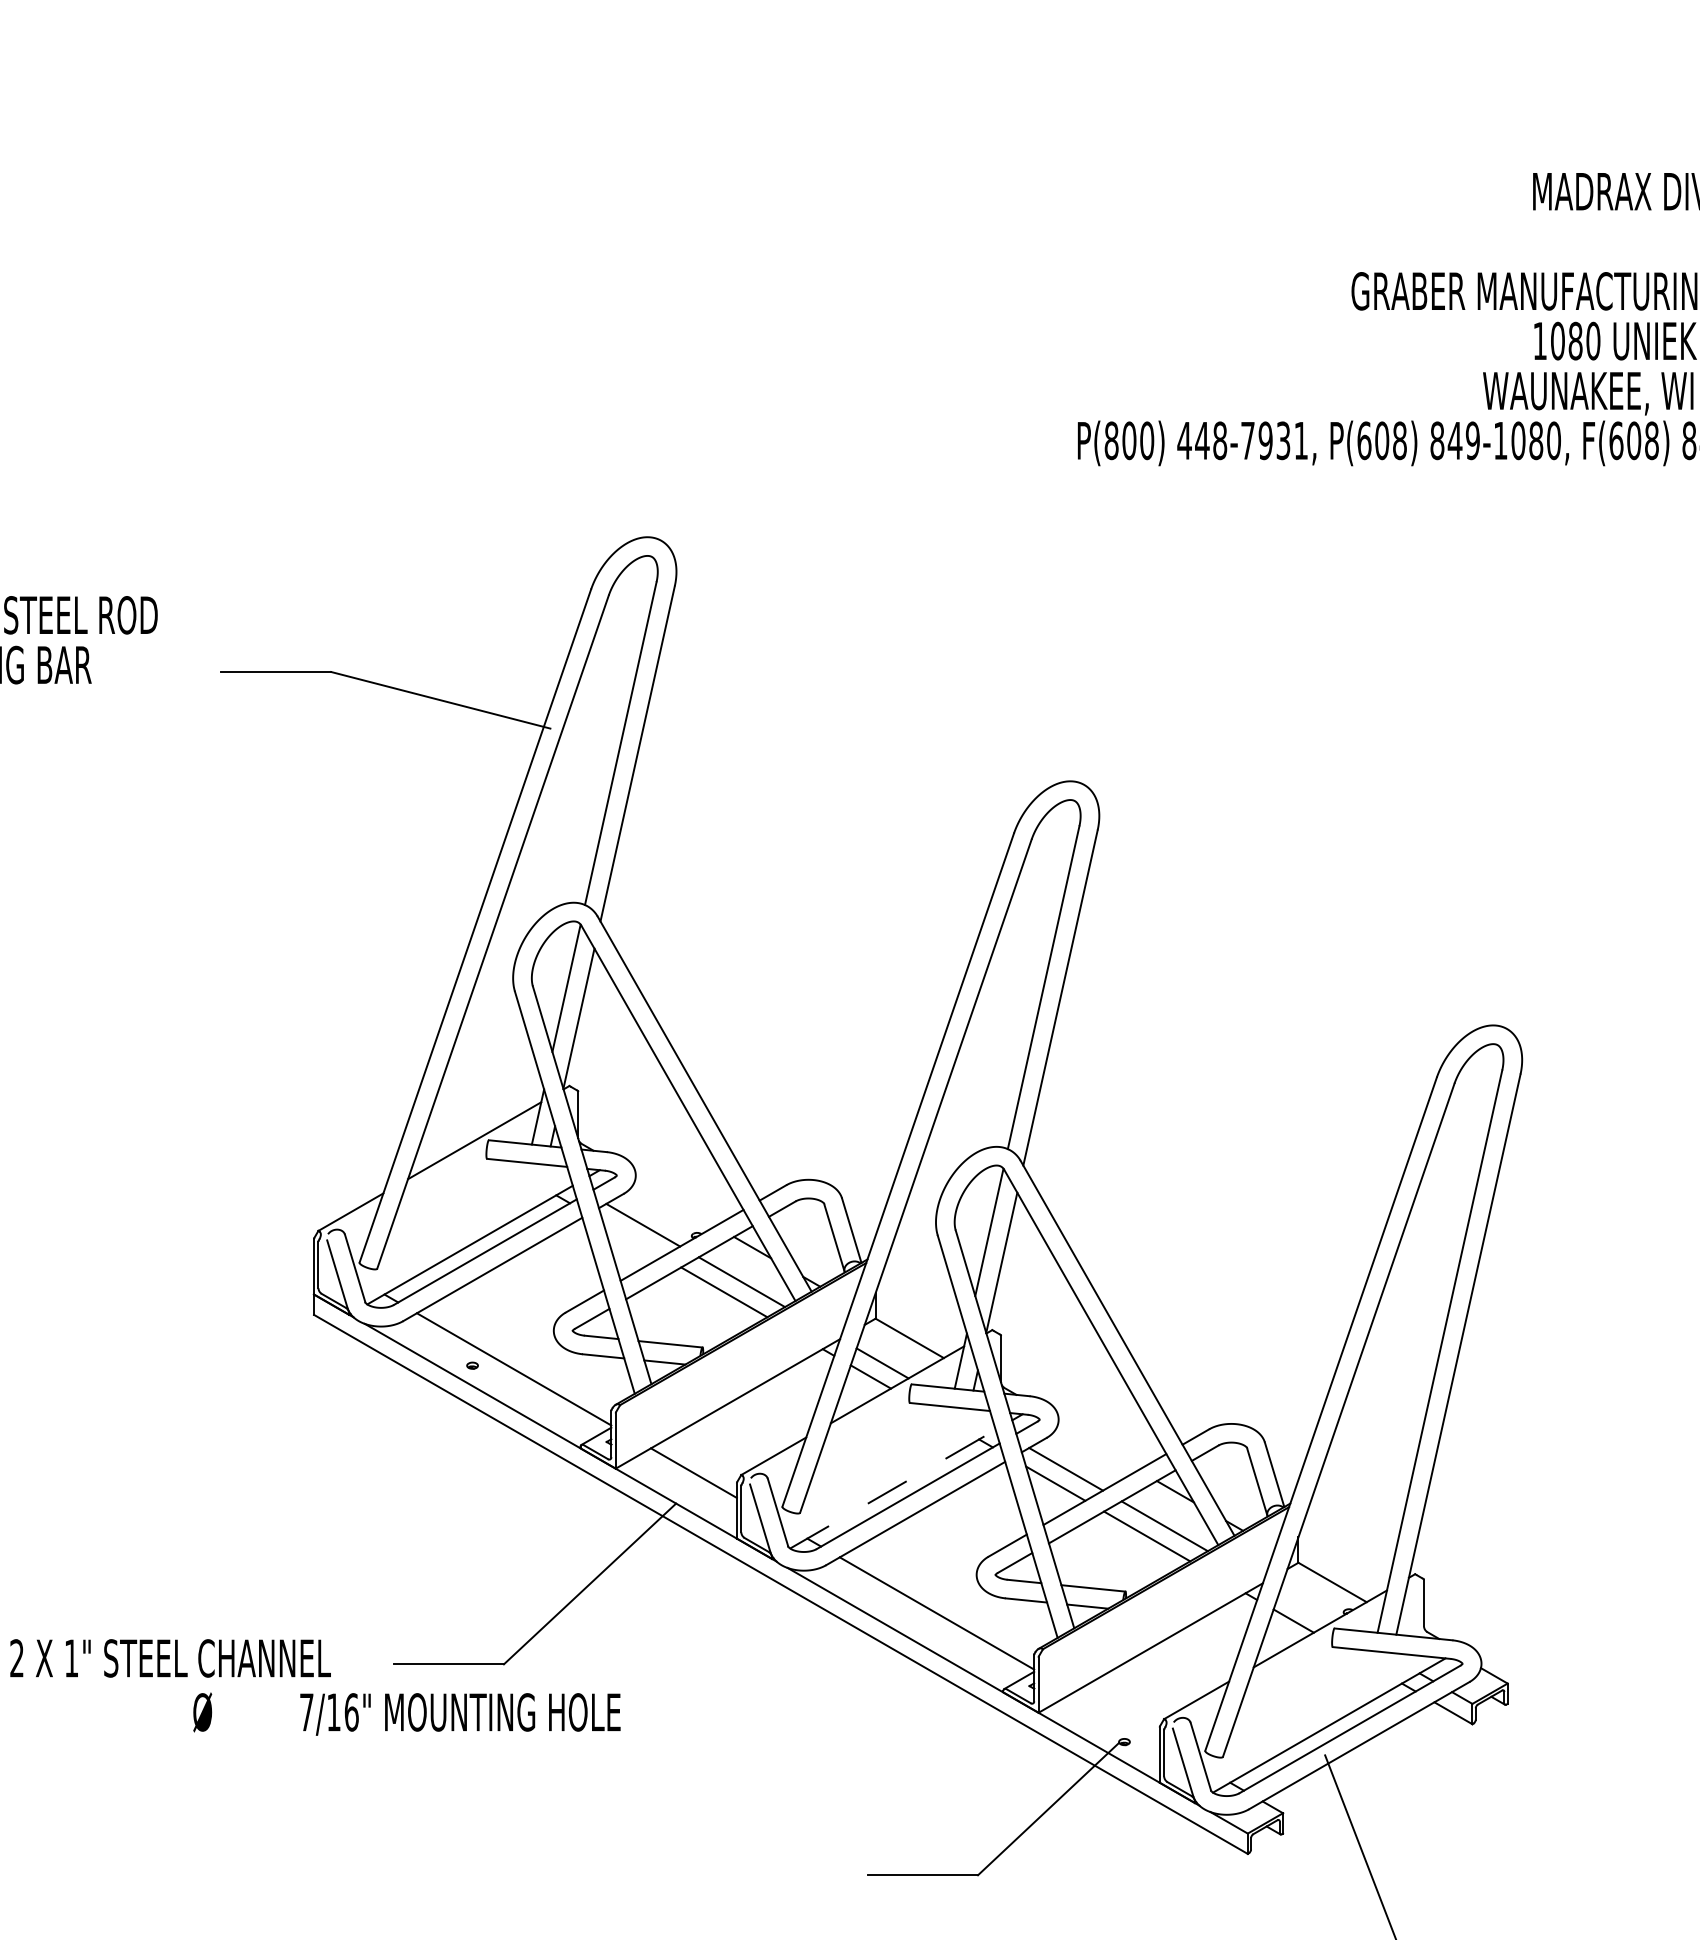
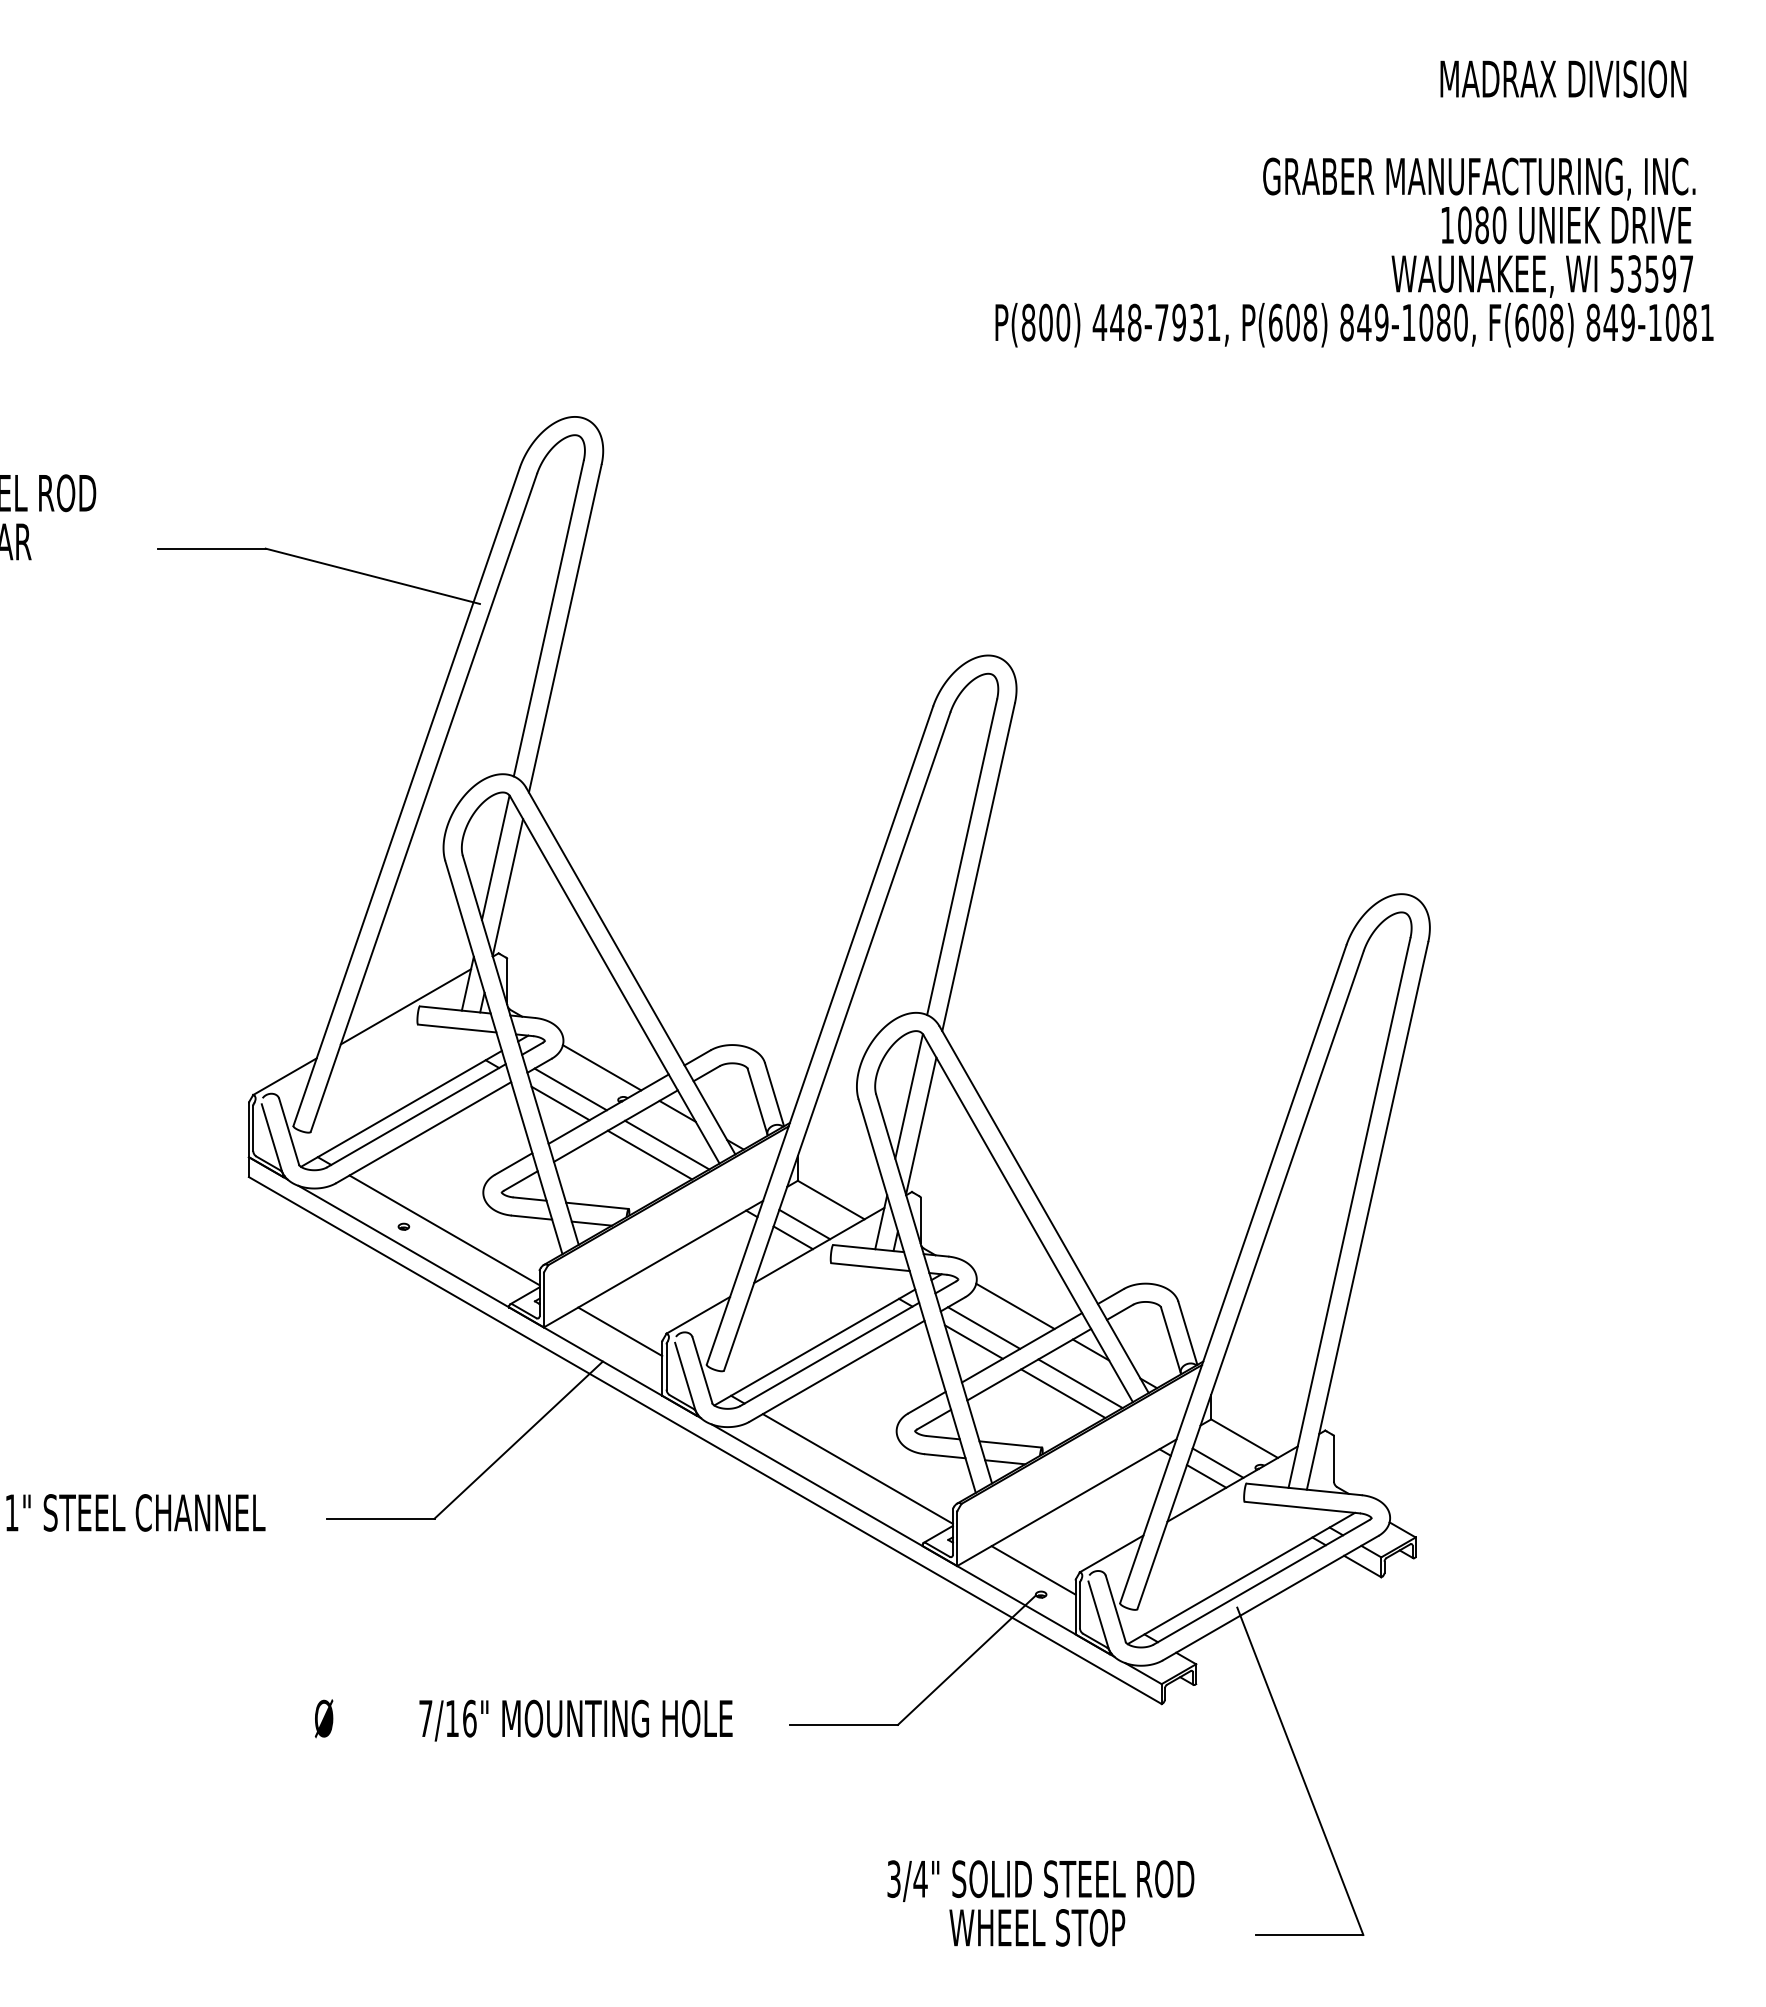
line: (674, 1202) -> (601, 1067), added
line: (632, 1239) -> (560, 1103), added
line: (1098, 1447) -> (1015, 1306), added
line: (892, 1489) -> (814, 1347), dashed -> solid
line: (1304, 1606) -> (1217, 1462), added
text: (406, 1714) -> (523, 1720), moved
line: (1116, 1717) -> (1033, 1570), added

